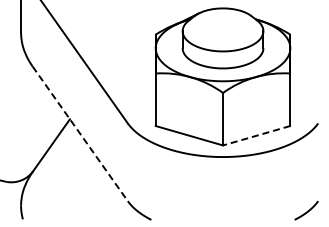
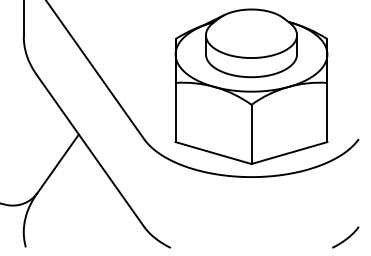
line: (80, 134) -> (90, 151), dashed -> solid
line: (256, 135) -> (289, 152), dashed -> solid

